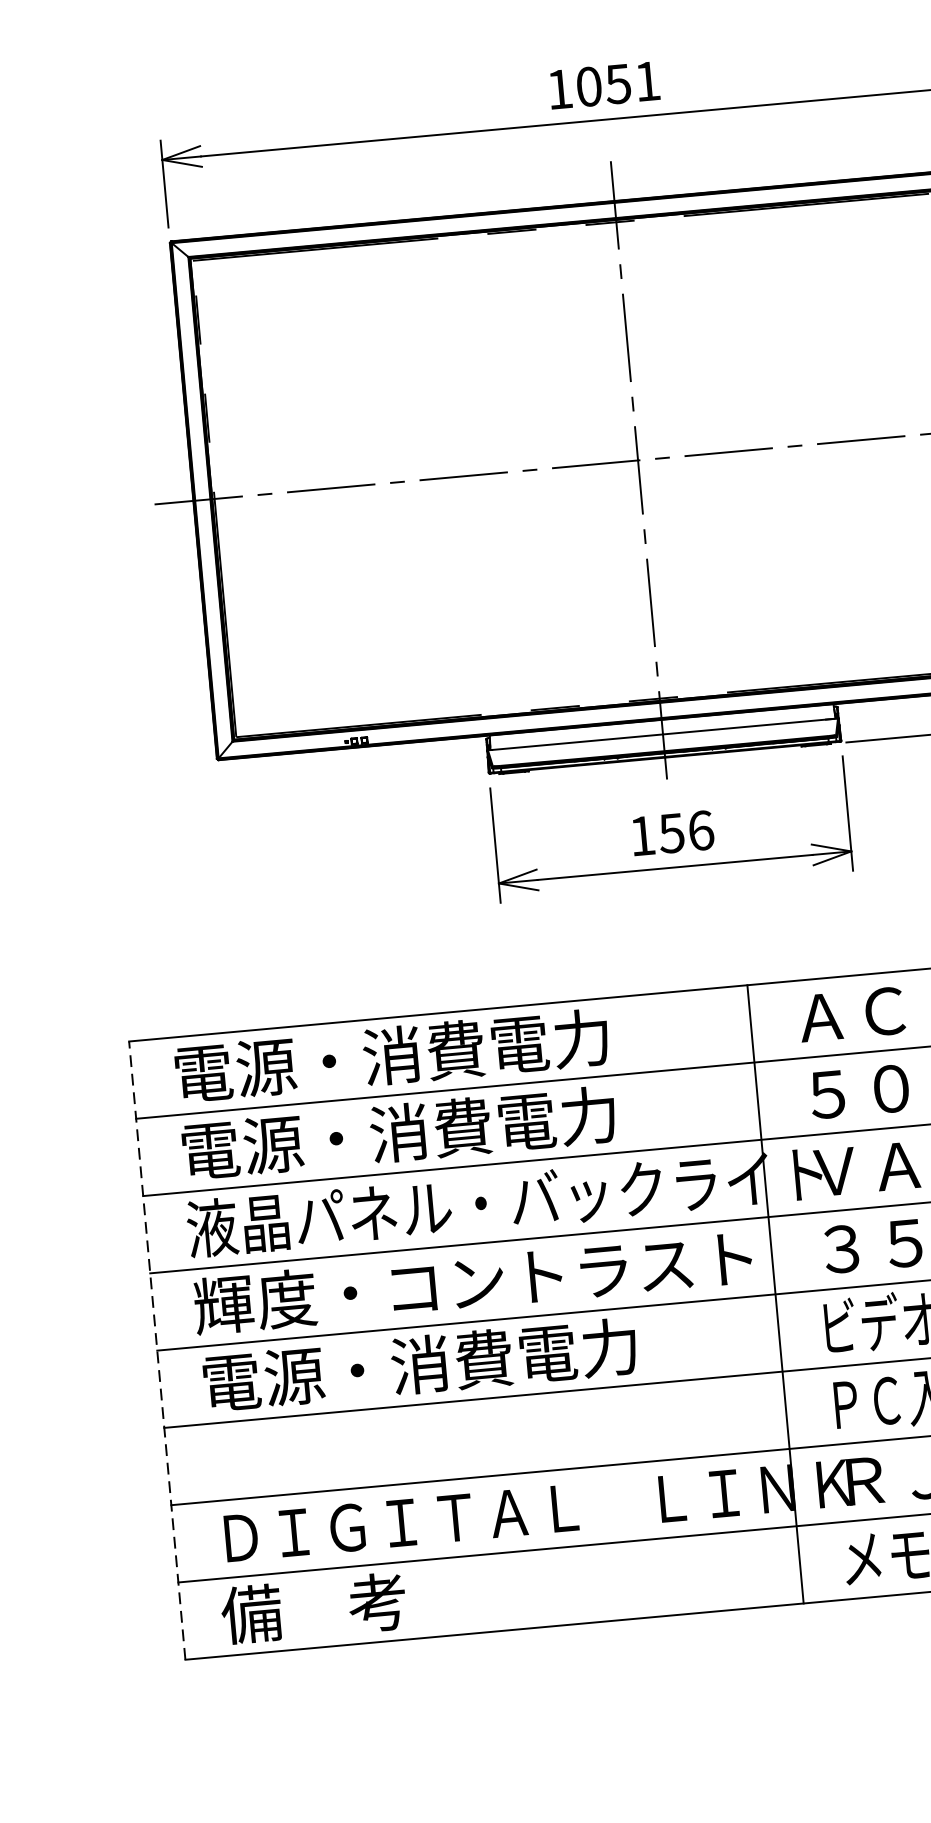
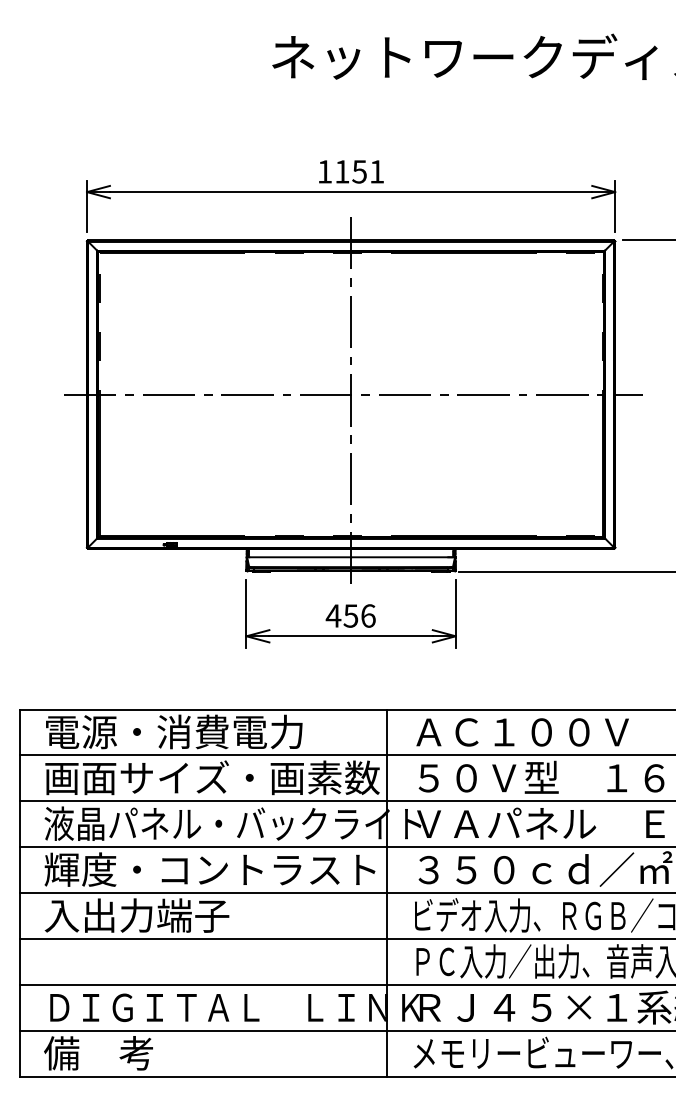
text: (589, 86) -> (342, 171), 1051 -> 1151
text: (642, 835) -> (333, 615), 156 -> 456
text: (463, 1126) -> (212, 777), 電源・消費電力 -> 画面サイズ・画素数
line: (157, 1351) -> (20, 893), dashed -> solid
text: (418, 1364) -> (173, 915), 電源・消費電力 -> 入出力端子

